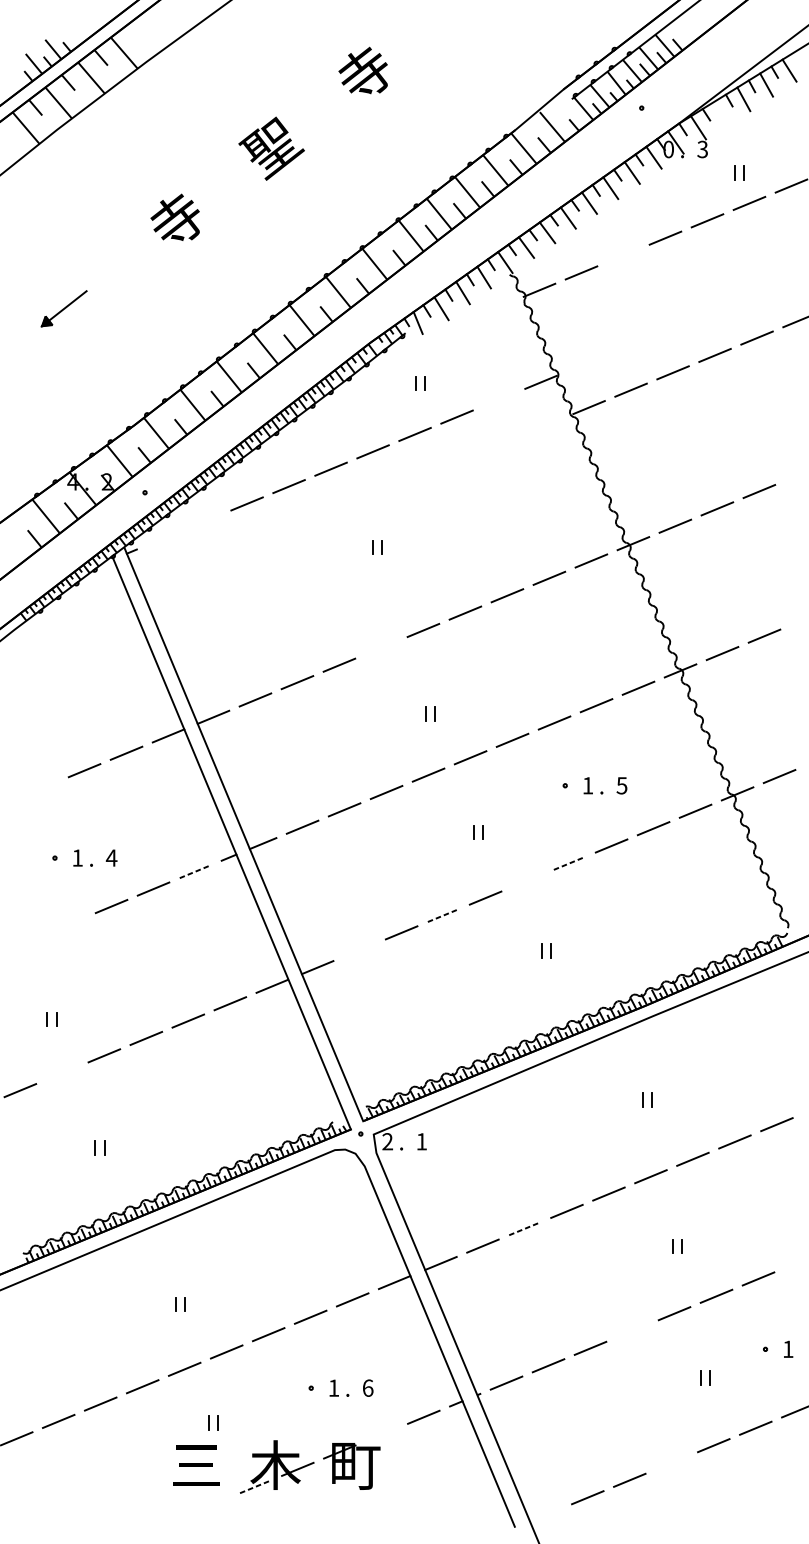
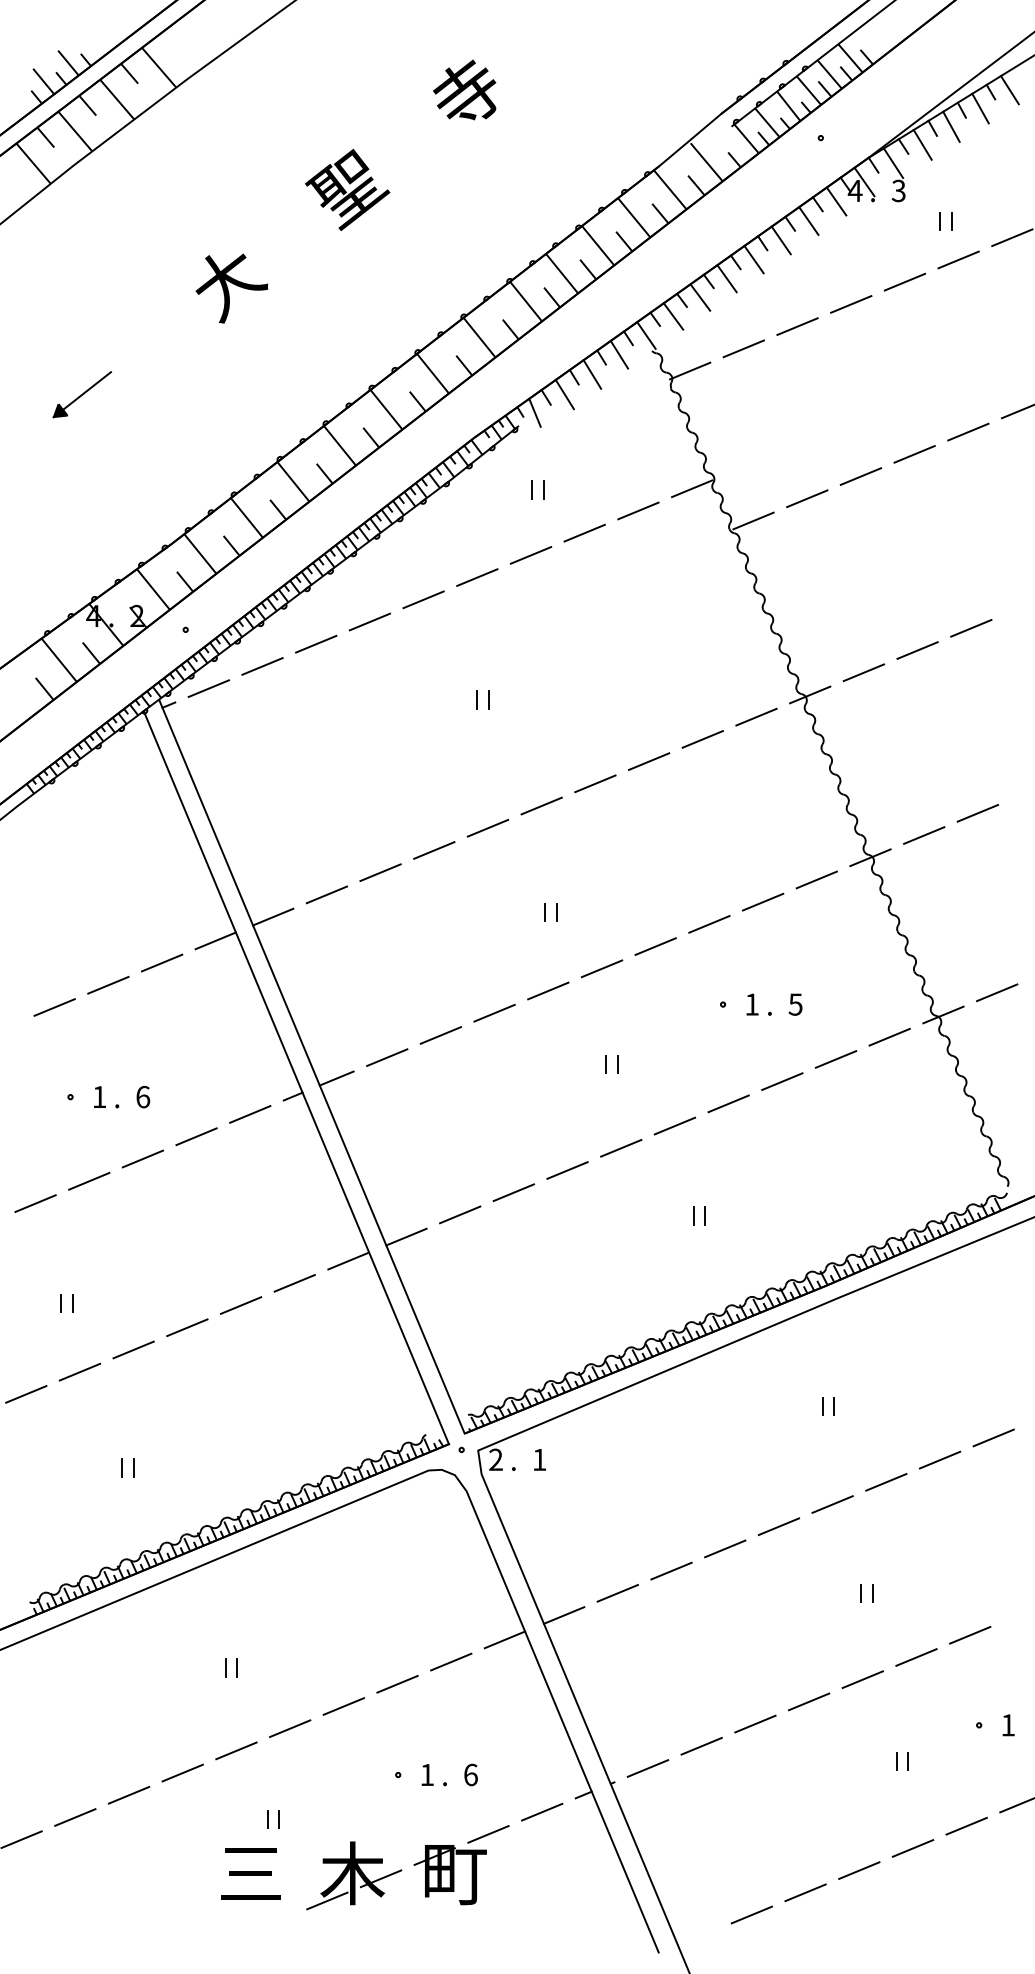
line: (721, 113) -> (922, 144), added
text: (668, 149) -> (854, 190), 0 -> 4
text: (180, 223) -> (230, 285), 寺 -> 大
line: (623, 255) -> (797, 326), added
line: (499, 399) -> (638, 510), added
line: (205, 521) -> (262, 666), added
line: (162, 538) -> (208, 688), added
line: (381, 647) -> (487, 827), added
line: (42, 788) -> (54, 1007), added
text: (111, 857) -> (142, 1096), 4 -> 6
line: (569, 863) -> (728, 1103), dashed -> solid
line: (195, 871) -> (250, 1114), dashed -> solid
line: (527, 880) -> (674, 1125), added
line: (443, 915) -> (567, 1170), dashed -> solid
line: (69, 923) -> (89, 1180), added
line: (27, 941) -> (35, 1203), added
line: (359, 949) -> (460, 1214), added
line: (61, 1072) -> (79, 1371), added
line: (524, 1229) -> (671, 1571), dashed -> solid
line: (632, 1330) -> (809, 1701), added
line: (381, 1434) -> (488, 1834), added
line: (671, 1462) -> (859, 1870), added
line: (255, 1486) -> (327, 1900), dashed -> solid

